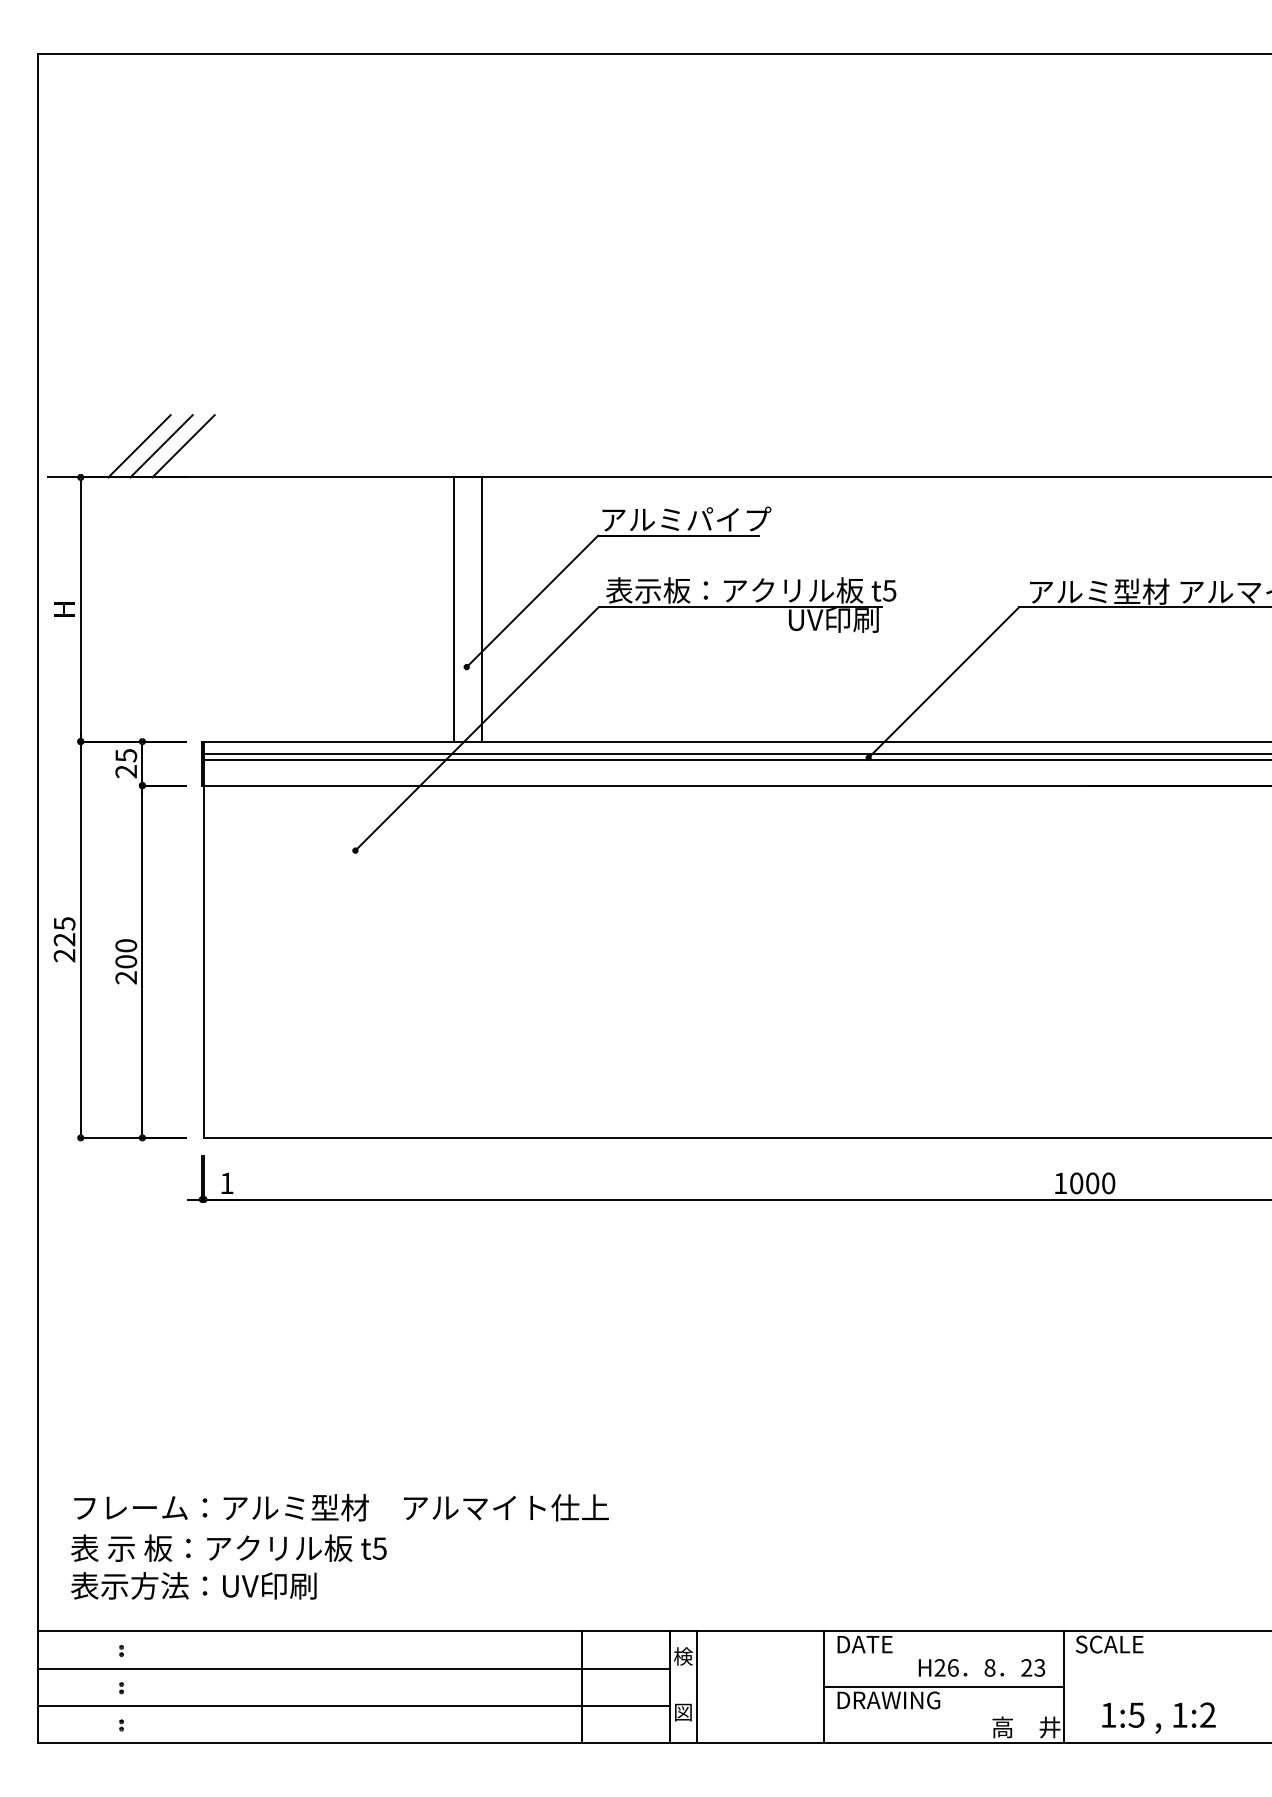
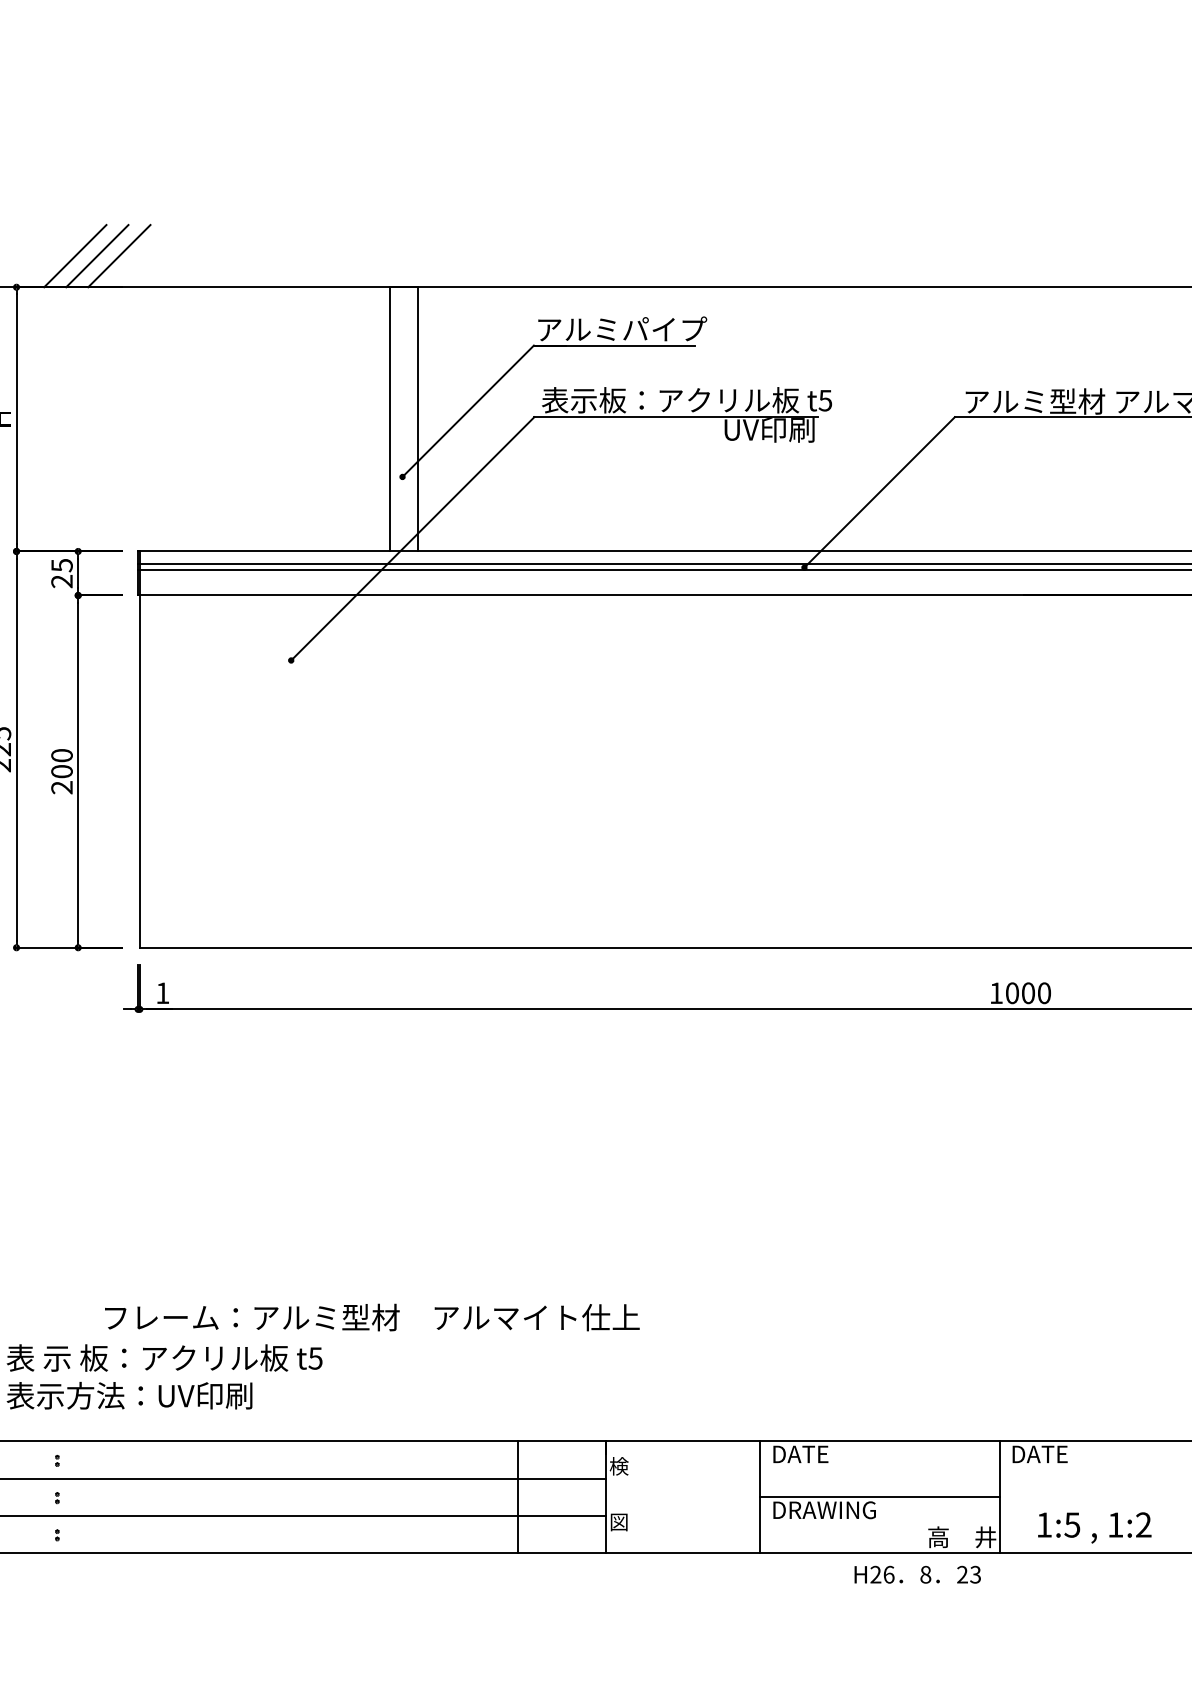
text: (341, 1507) -> (372, 1317), moved
text: (1109, 1644) -> (1045, 1454), SCALE -> DATE
text: (981, 1667) -> (917, 1574), moved
line: (696, 1687) -> (632, 1497), removed

